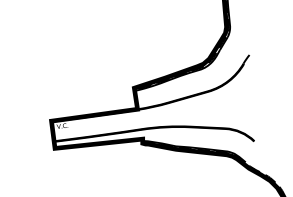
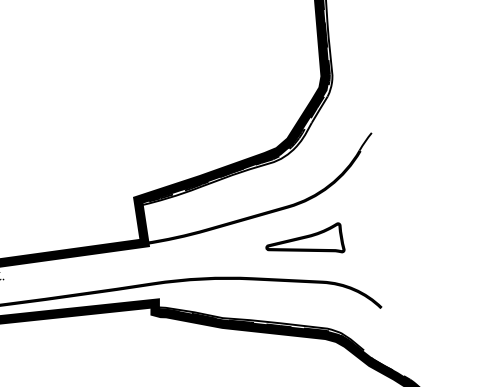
part: (216, 106) -> (304, 237), added

